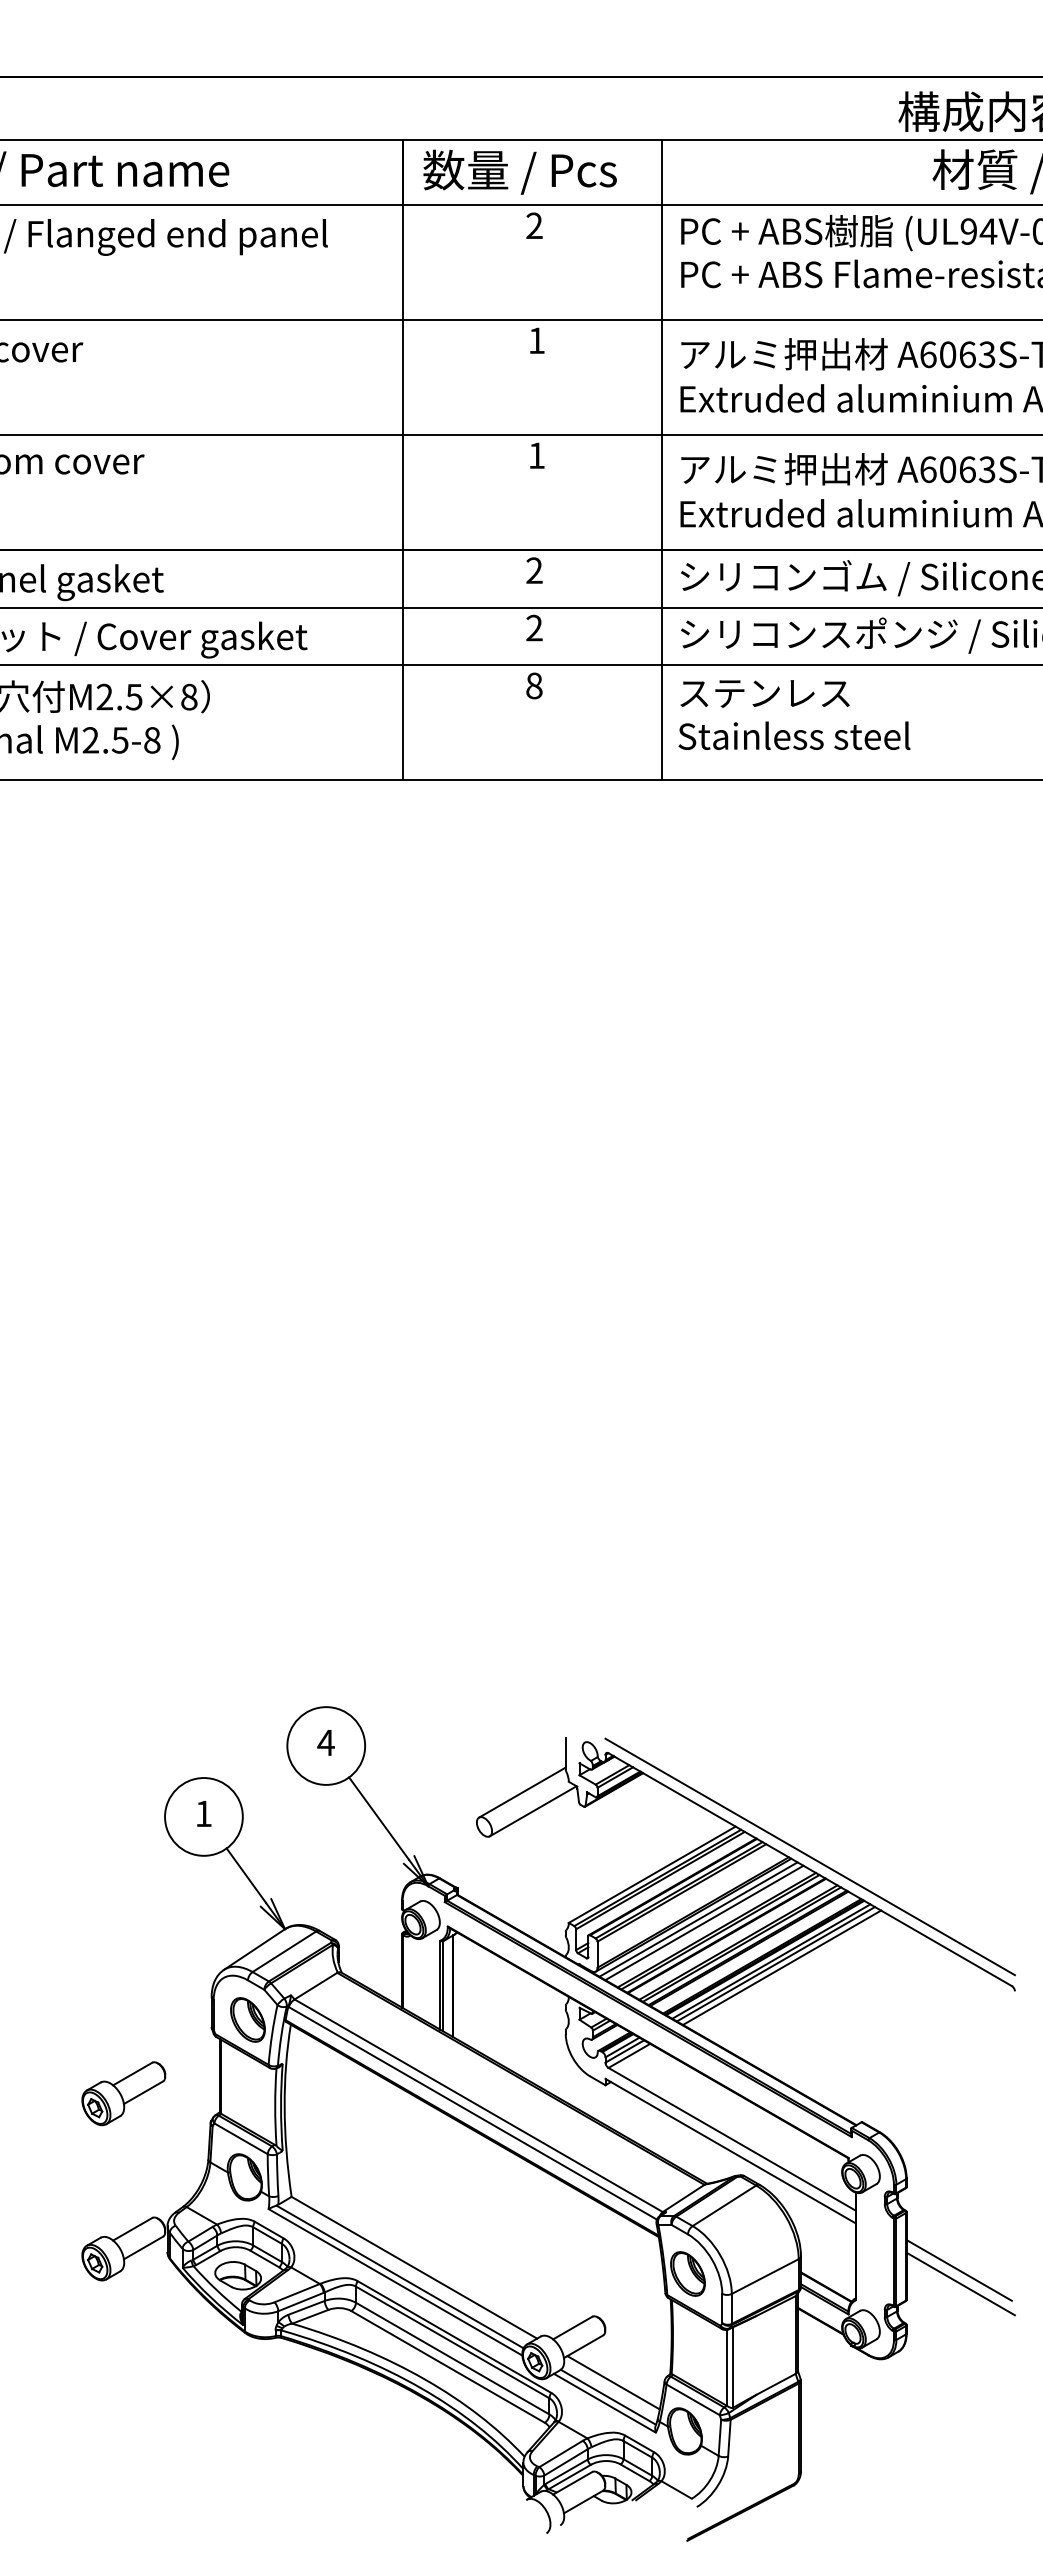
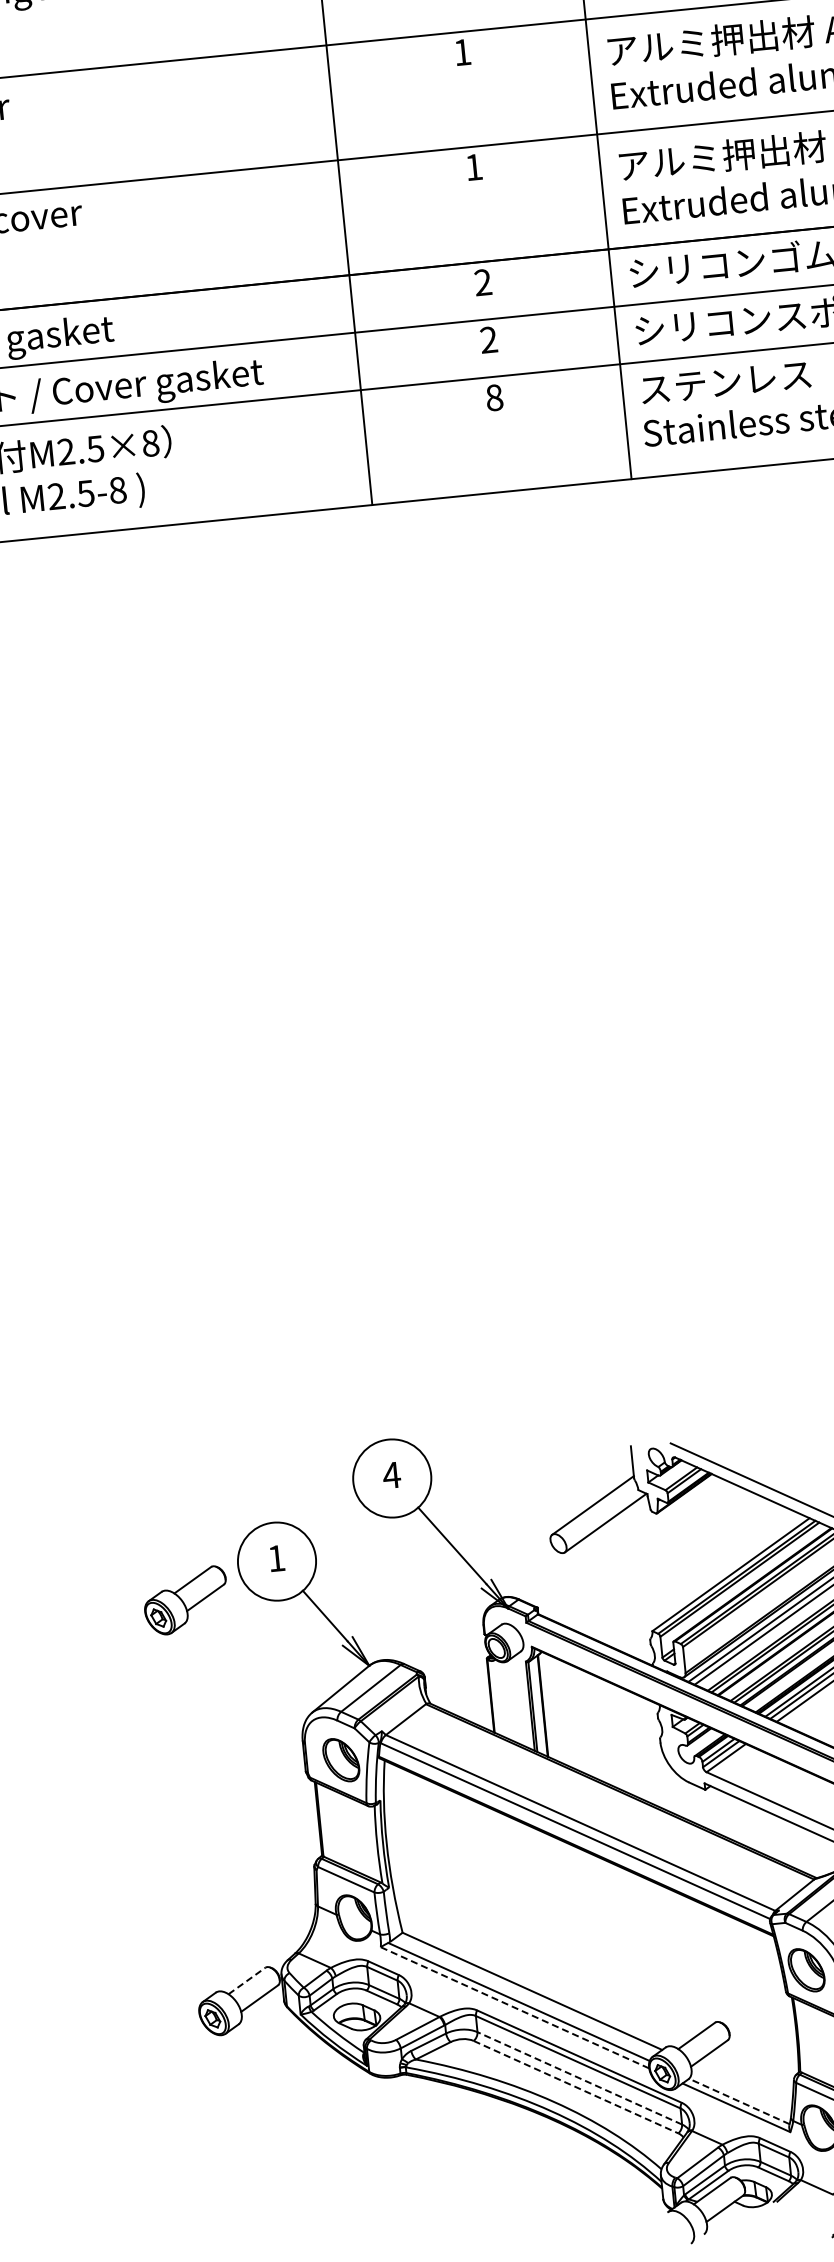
part: (123, 2093) -> (185, 1600), moved
line: (132, 2229) -> (246, 1981), solid -> dashed
line: (395, 2282) -> (515, 2007), solid -> dashed
line: (452, 2358) -> (579, 2078), solid -> dashed
line: (448, 2366) -> (576, 2086), solid -> dashed
line: (613, 2382) -> (742, 2086), removed
line: (608, 2397) -> (739, 2101), solid -> dashed

